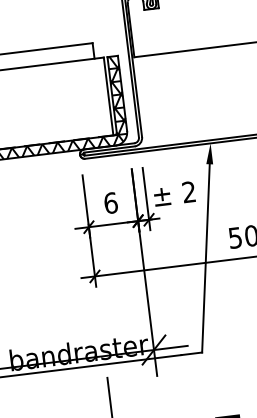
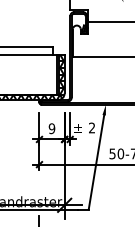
text: (109, 202) -> (51, 128), 6 -> 9

